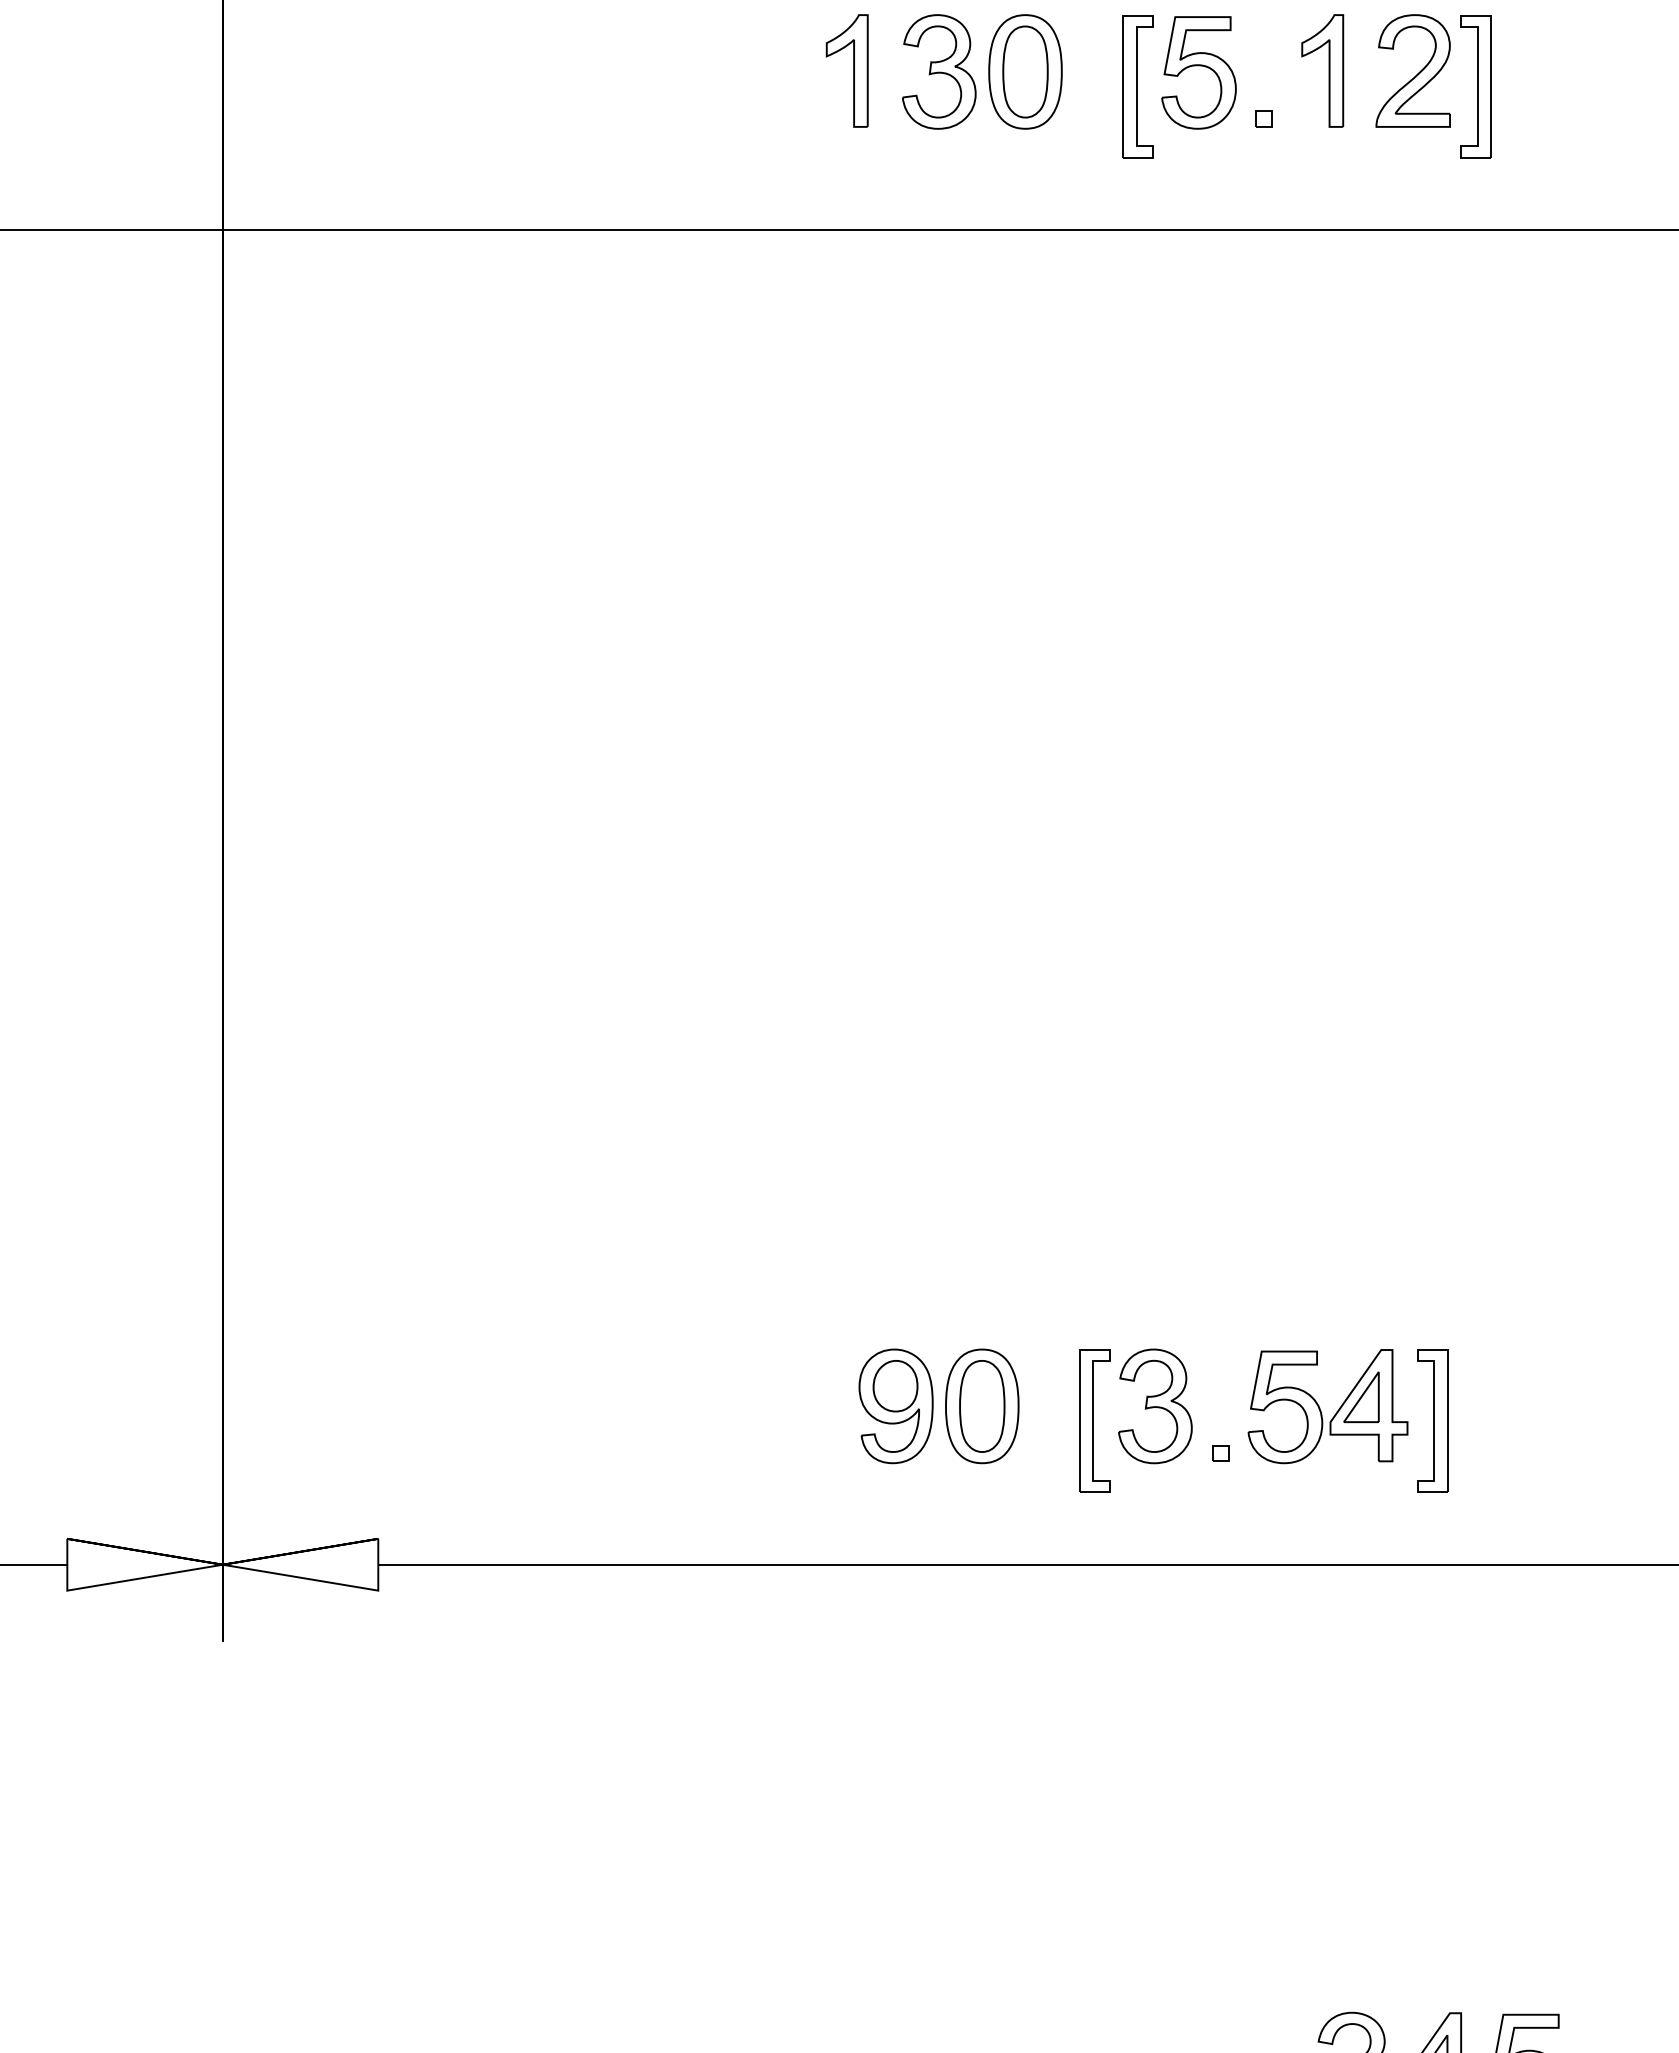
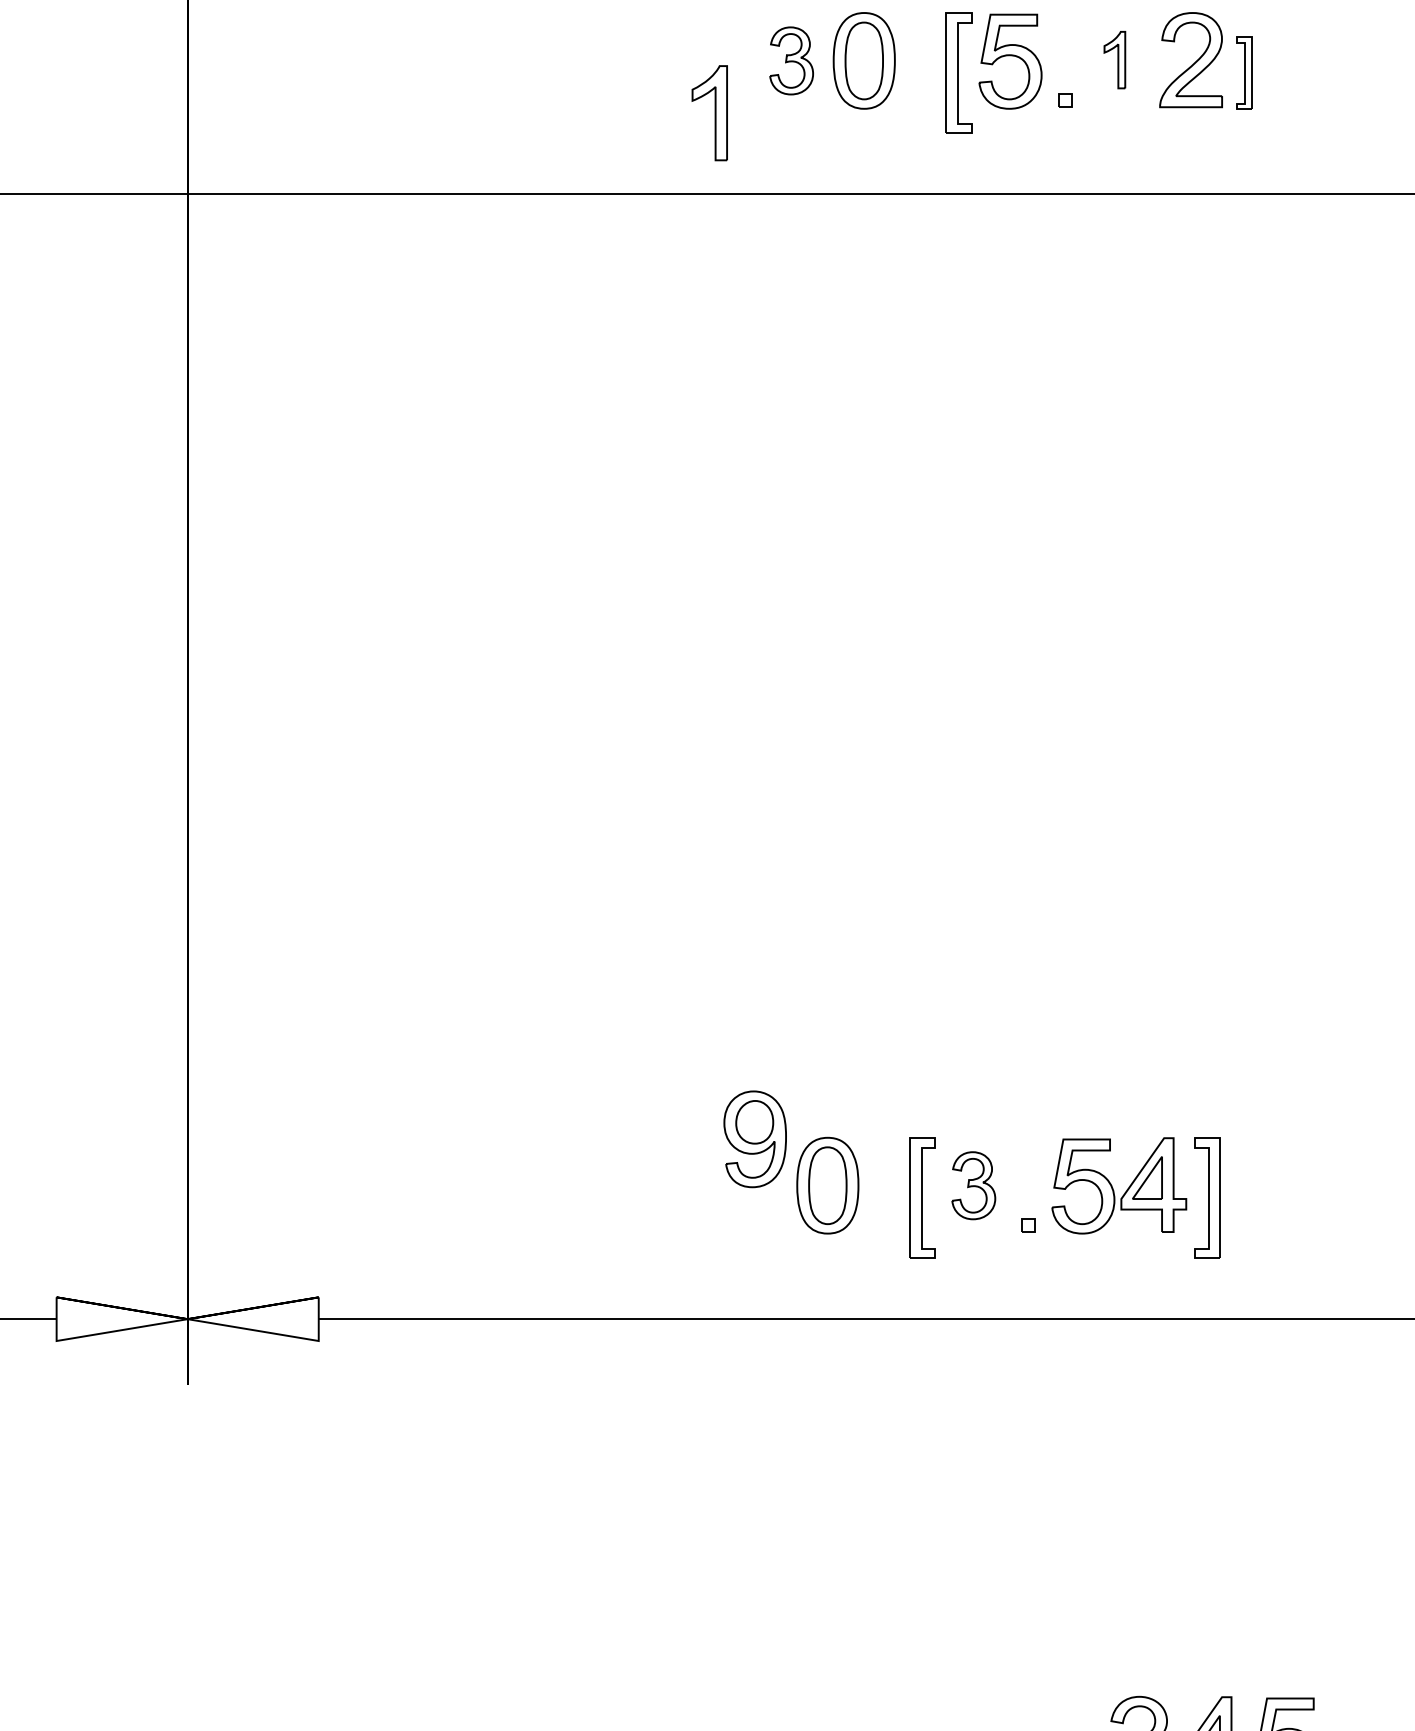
part: (853, 70) -> (715, 112), moved
part: (1322, 70) -> (1114, 59), size x0.6
part: (939, 71) -> (791, 60), size x0.7
part: (1475, 86) -> (1243, 73), size x0.6
part: (895, 1406) -> (754, 1139), moved
part: (1155, 1406) -> (973, 1185), size x0.7

